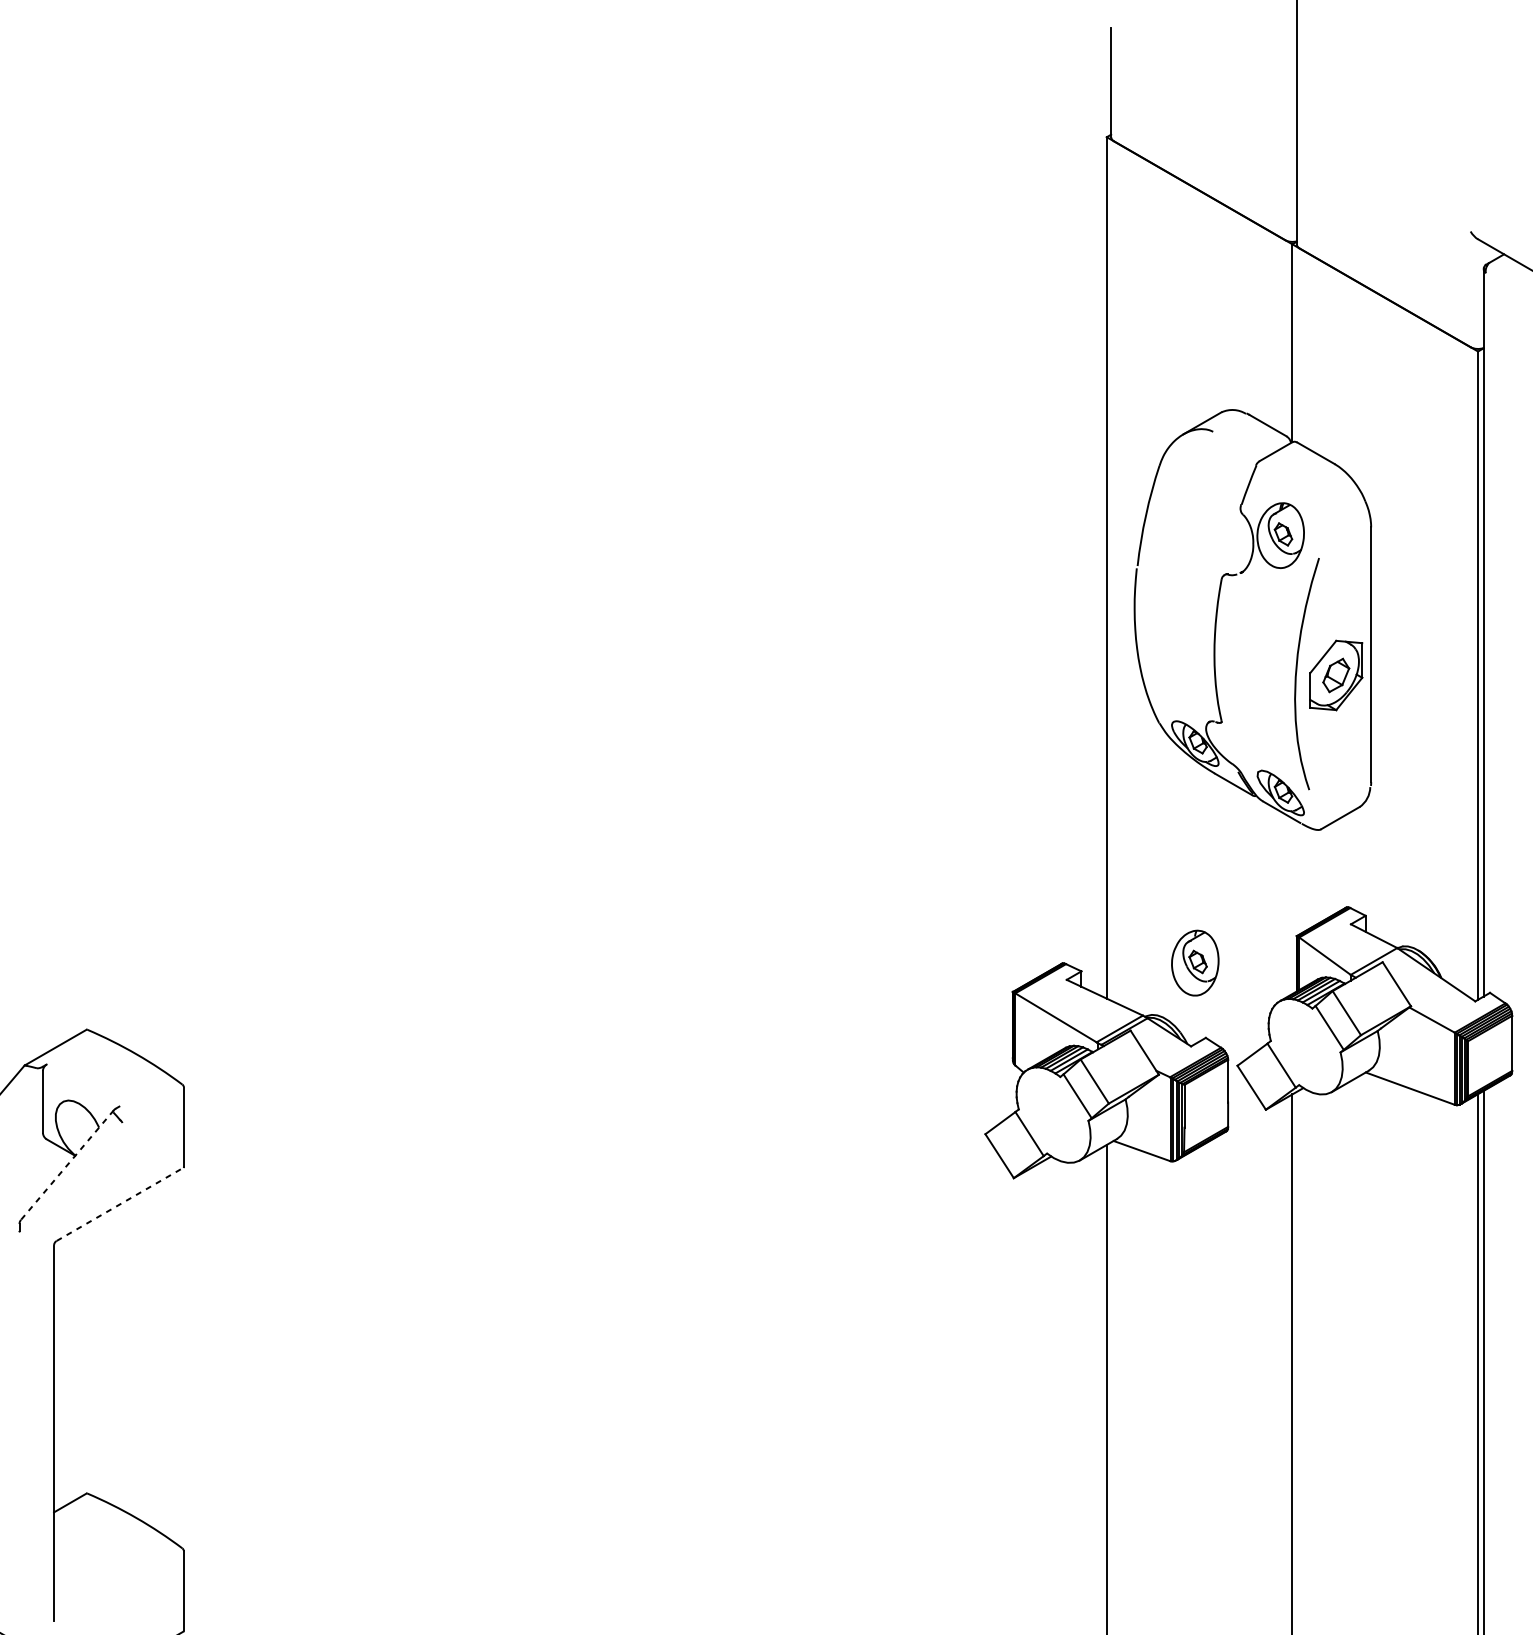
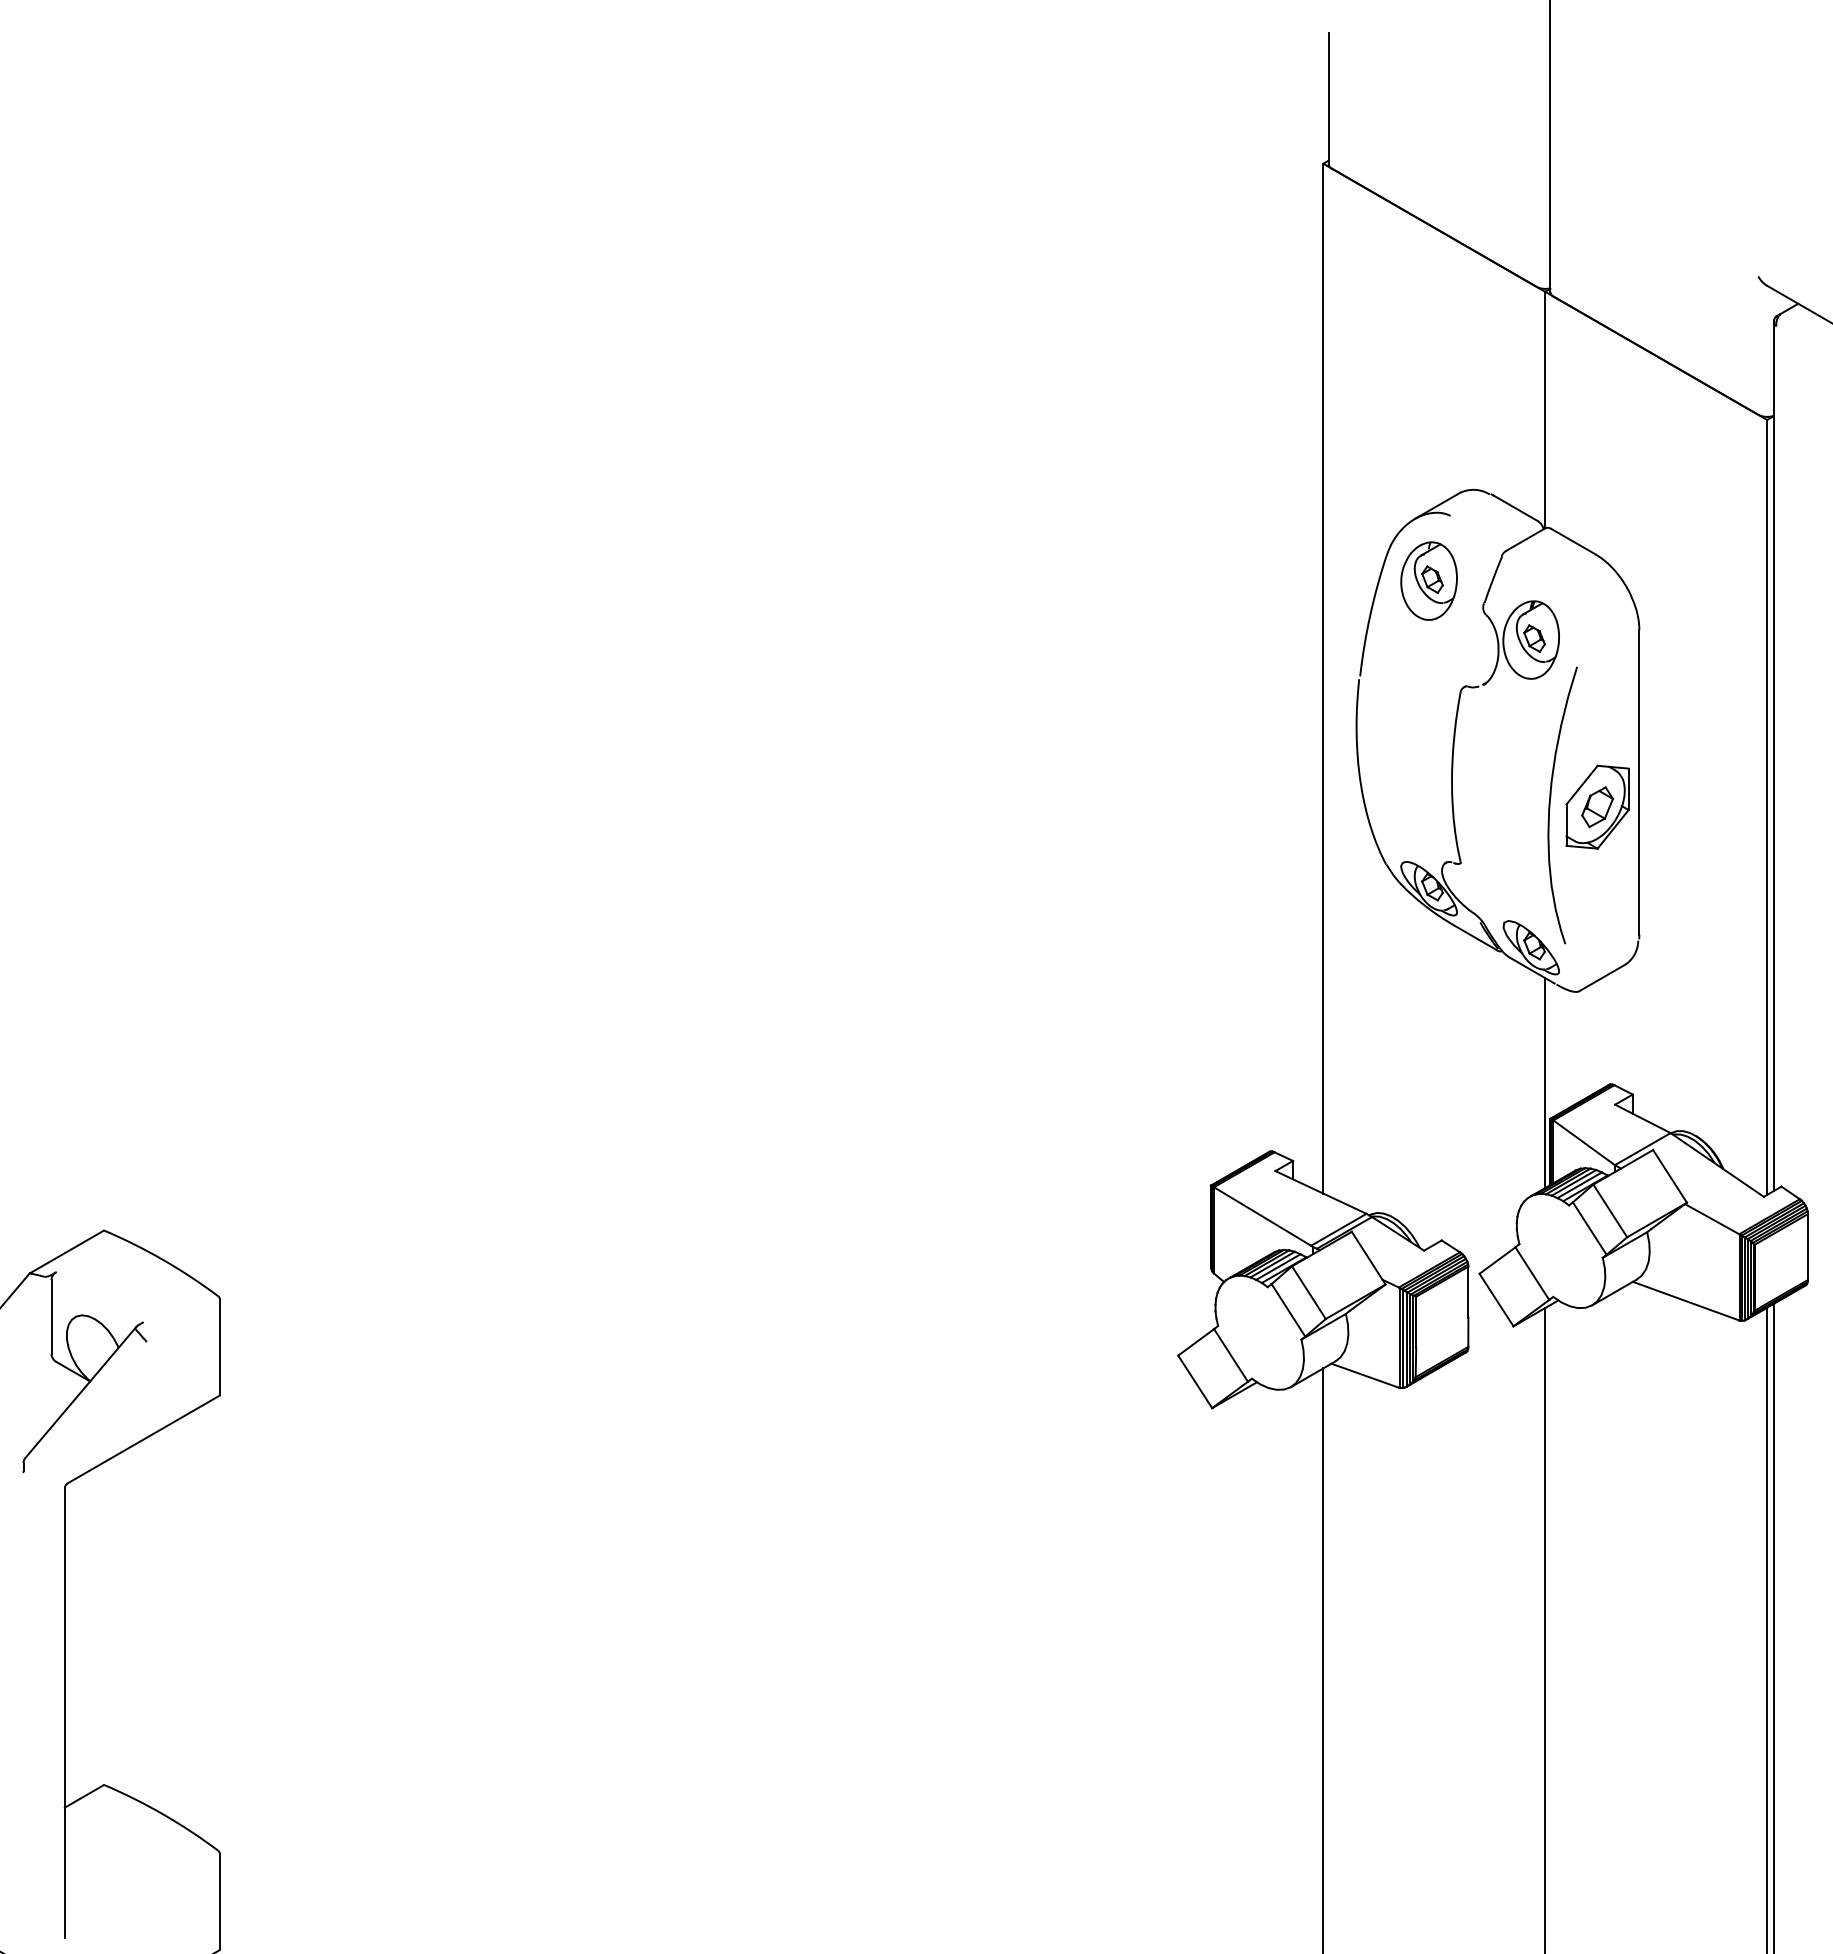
line: (1292, 905) -> (1545, 1082), added
part: (1194, 962) -> (1428, 580), moved
line: (67, 1165) -> (80, 1392), dashed -> solid
line: (120, 1204) -> (144, 1439), dashed -> solid

